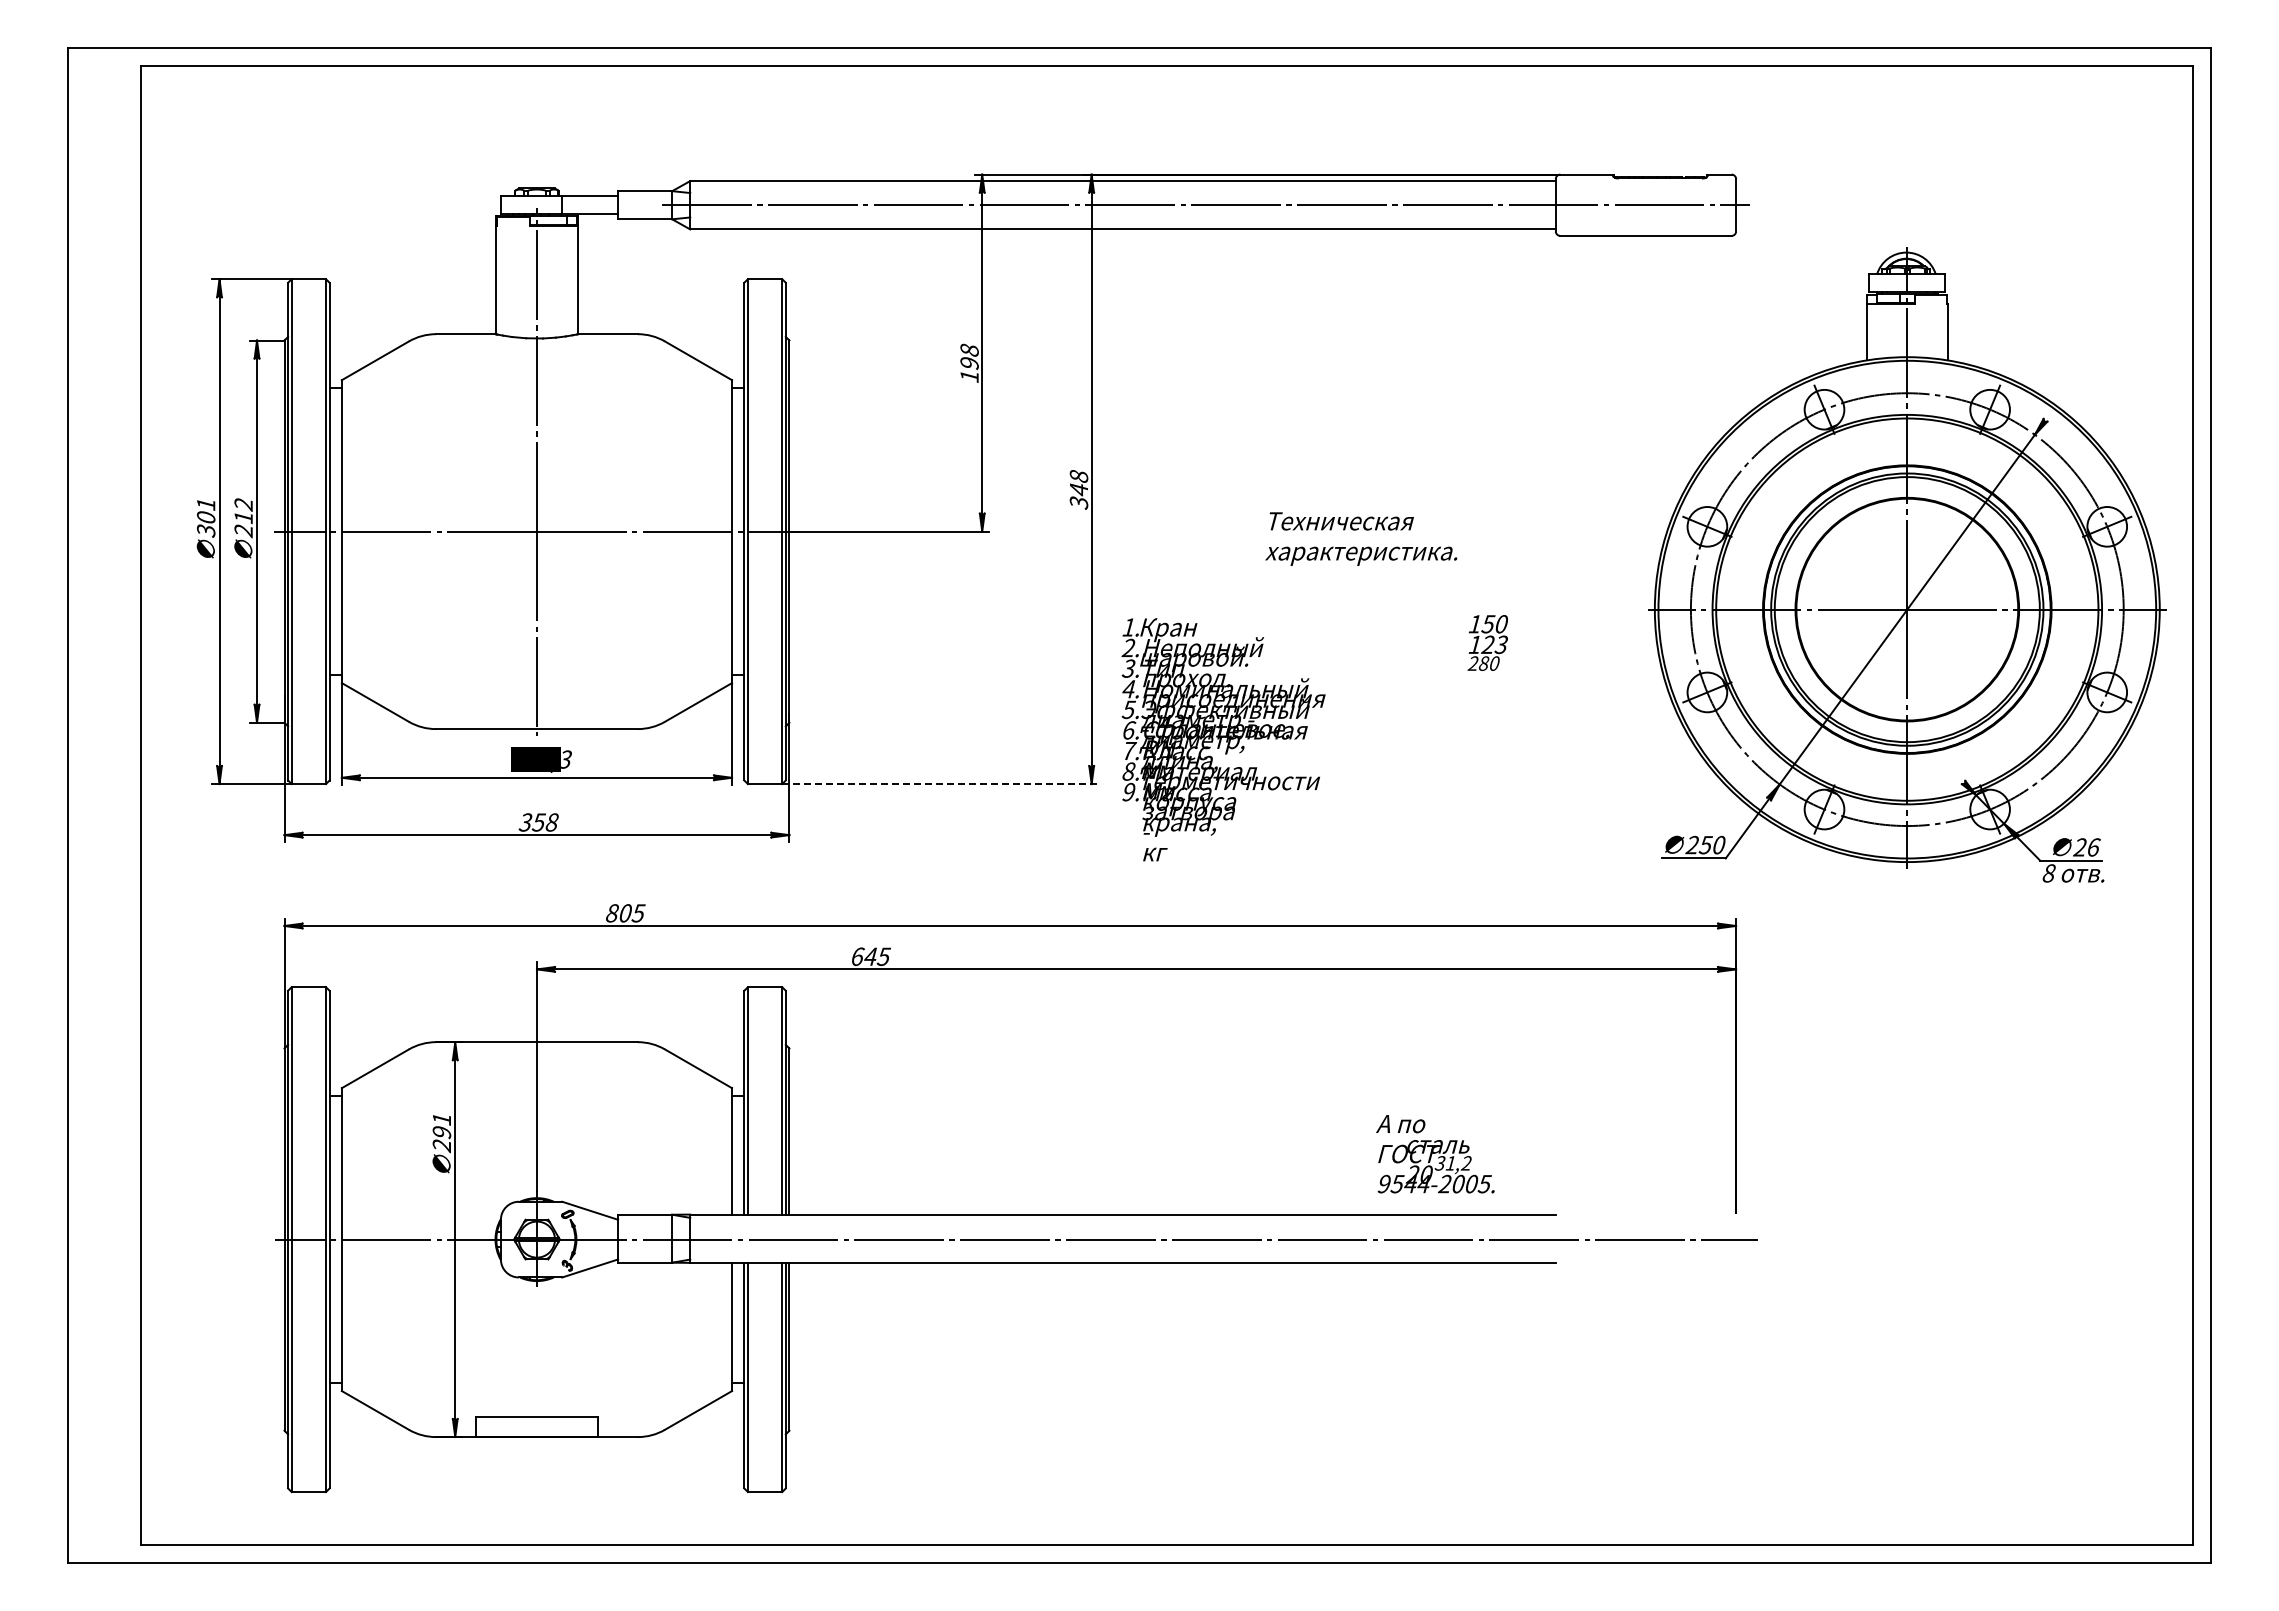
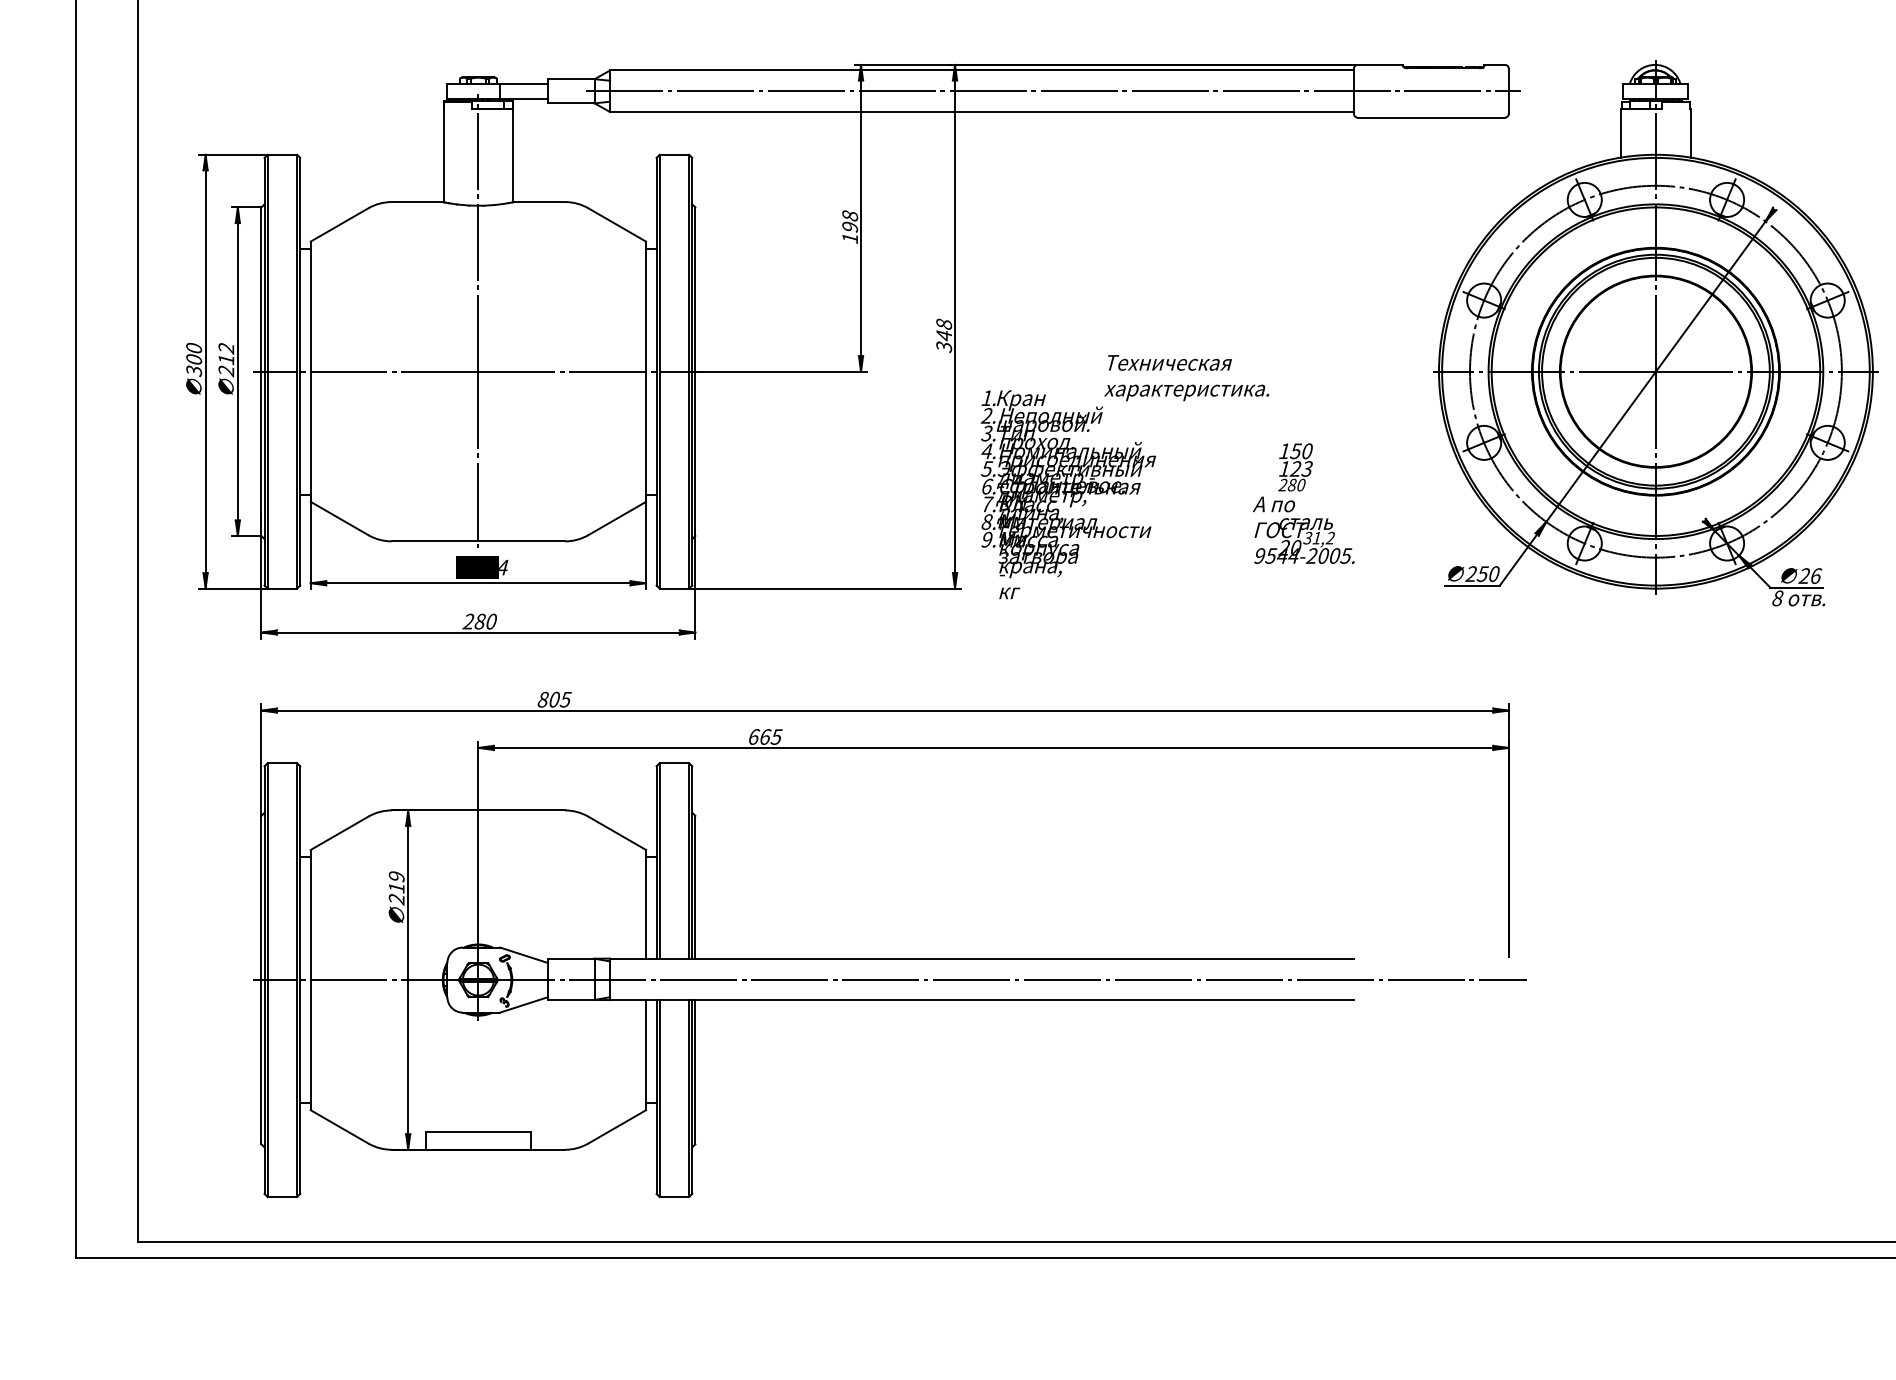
text: (205, 504) -> (193, 348), 301 -> 300
part: (1907, 564) -> (1656, 332), moved
text: (1223, 739) -> (1068, 494), moved
text: (566, 759) -> (503, 567), 168,3 -> 216,4
line: (941, 784) -> (826, 589), dashed -> solid
text: (538, 822) -> (479, 621), 358 -> 280
text: (871, 956) -> (765, 736), 645 -> 665
text: (441, 1126) -> (396, 882), 291 -> 219
text: (1435, 1154) -> (1303, 530), moved

